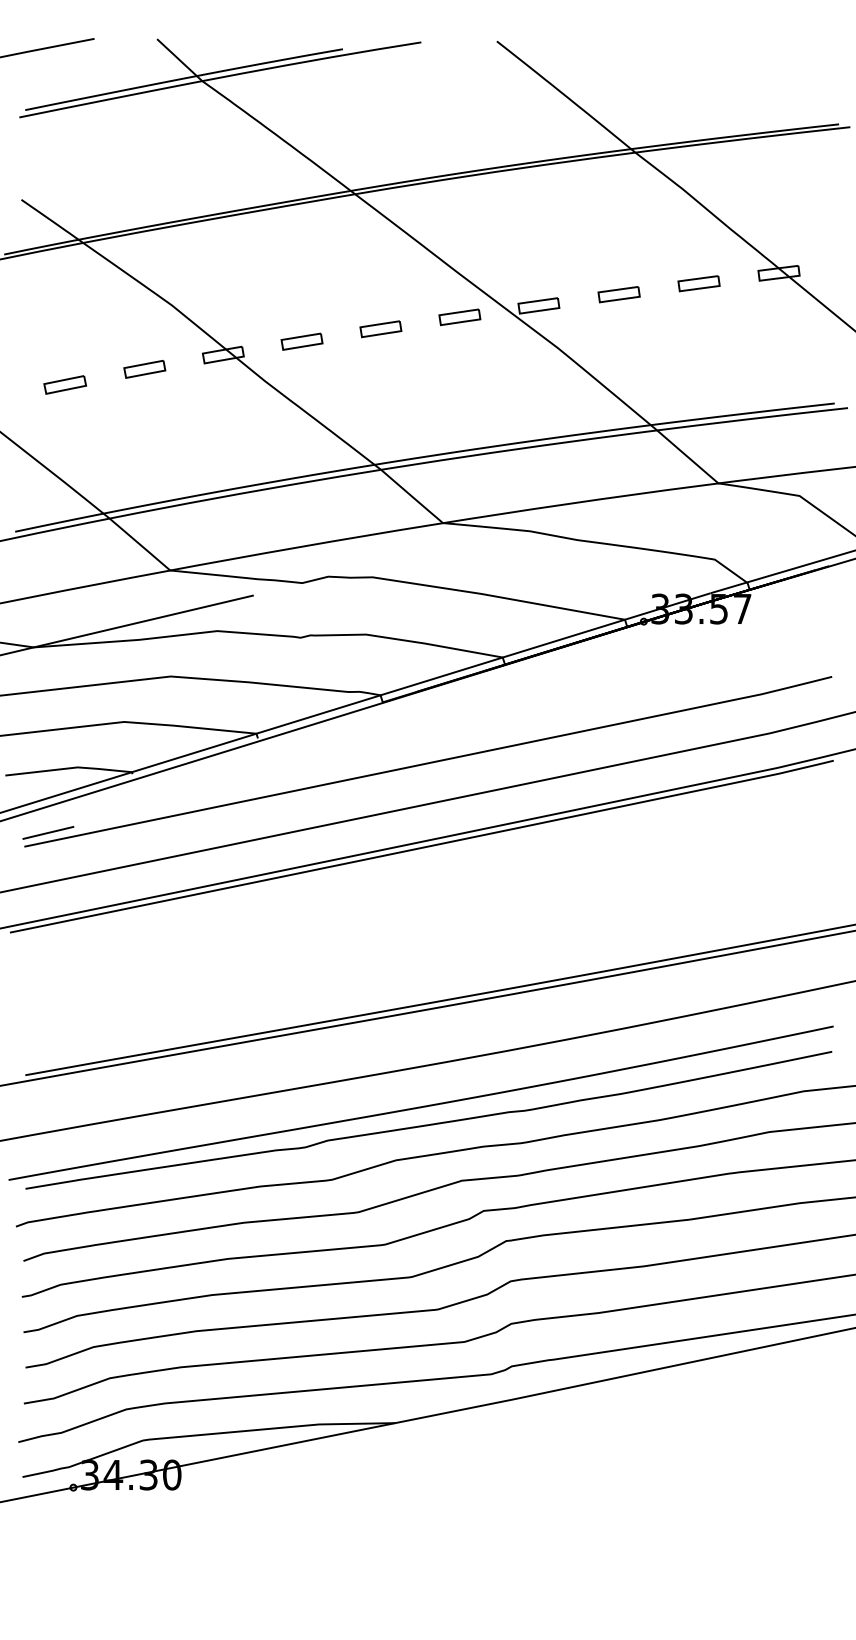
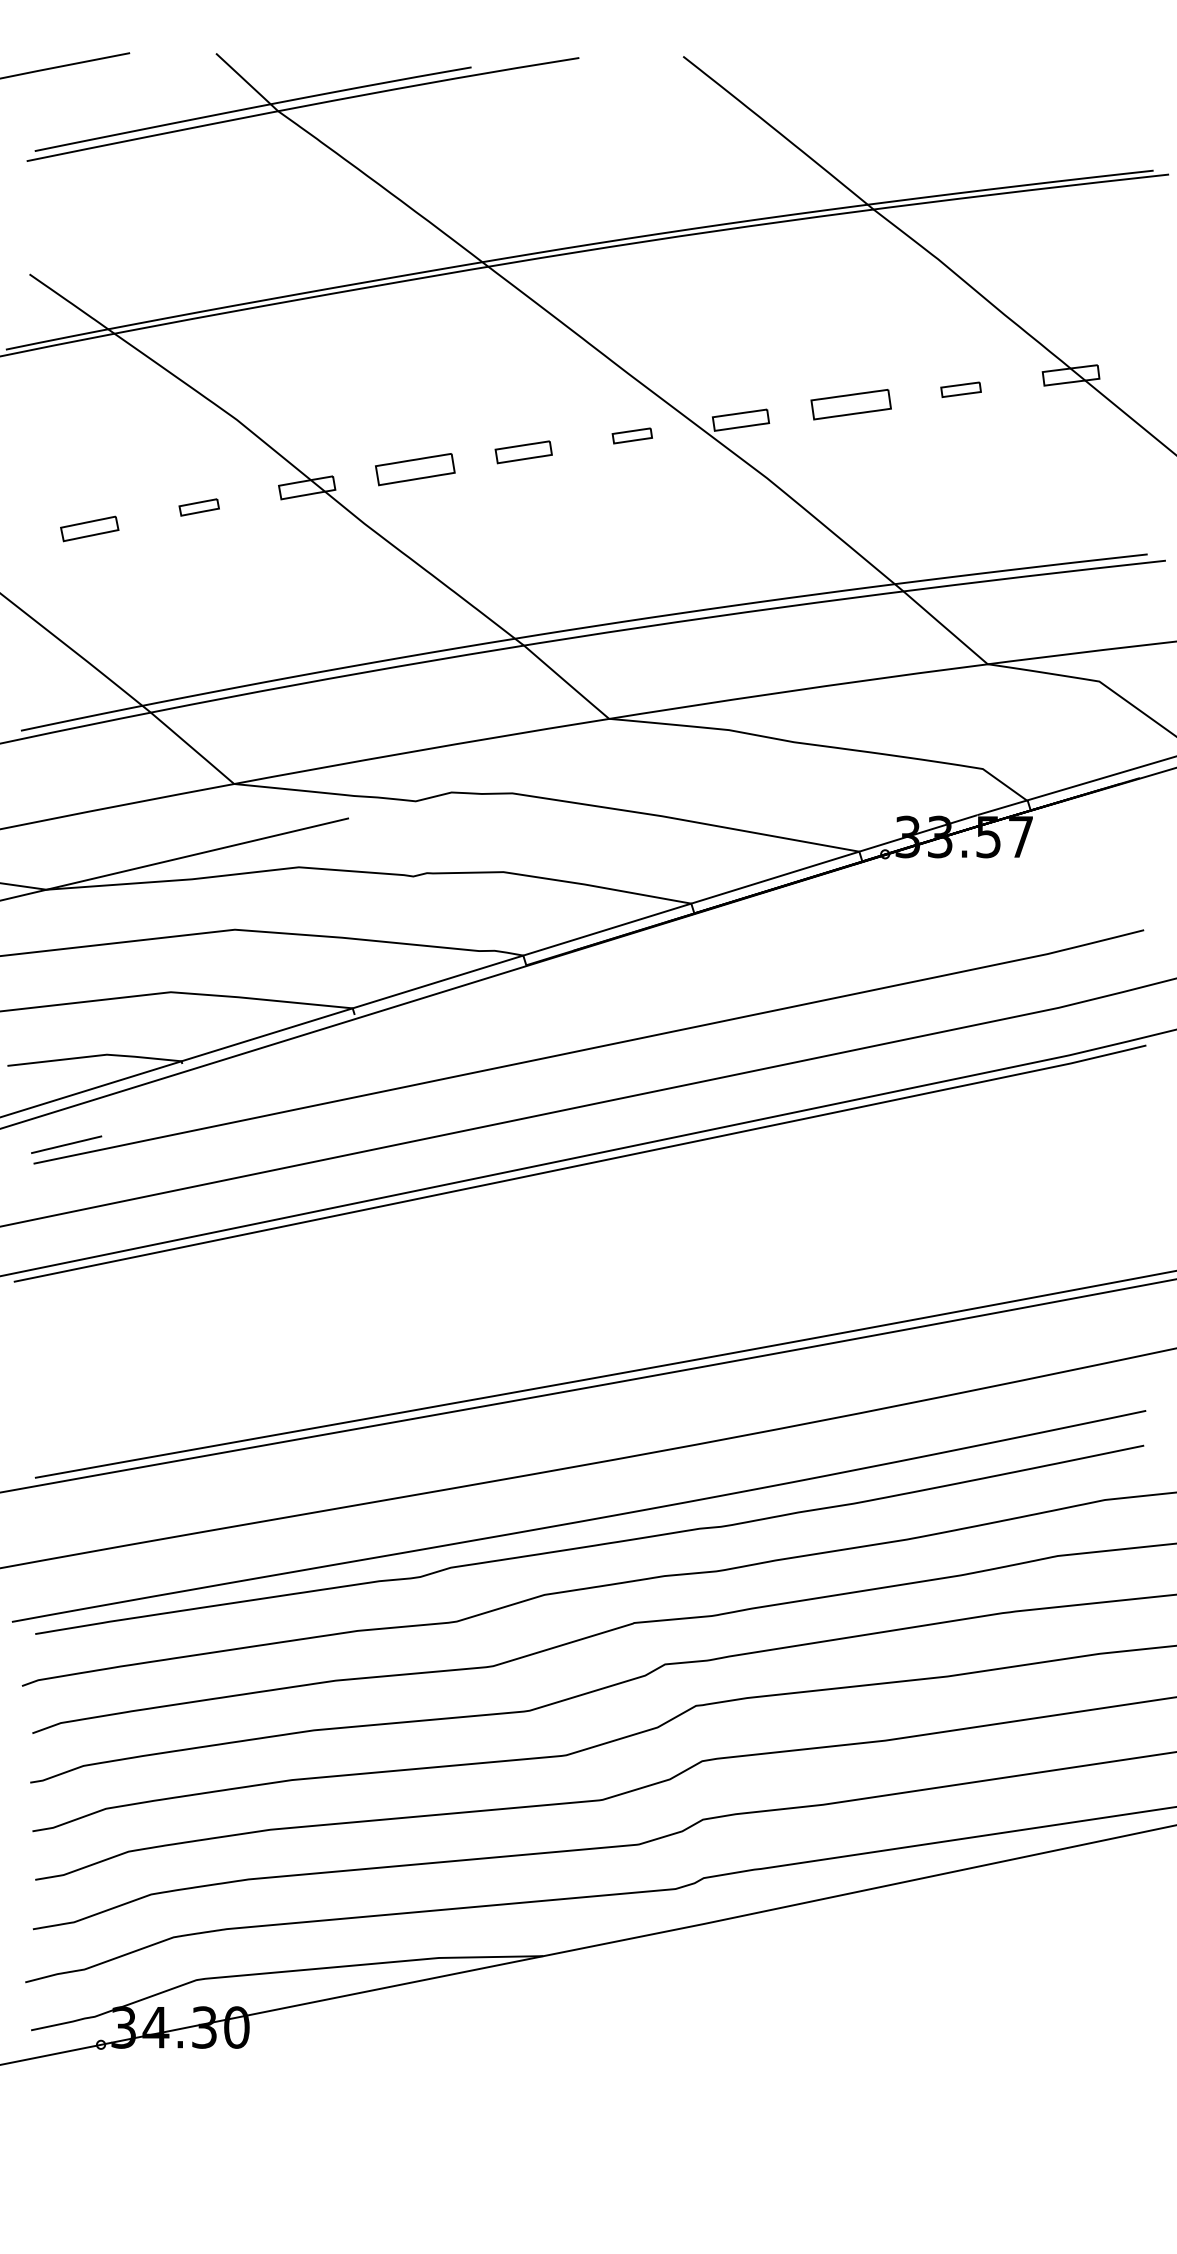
part: (698, 283) -> (960, 389), size x0.7
part: (619, 294) -> (851, 404), size x1.4
part: (460, 317) -> (632, 435), size x0.7
part: (302, 341) -> (415, 469), size x1.4
part: (145, 369) -> (199, 507), size x0.7

